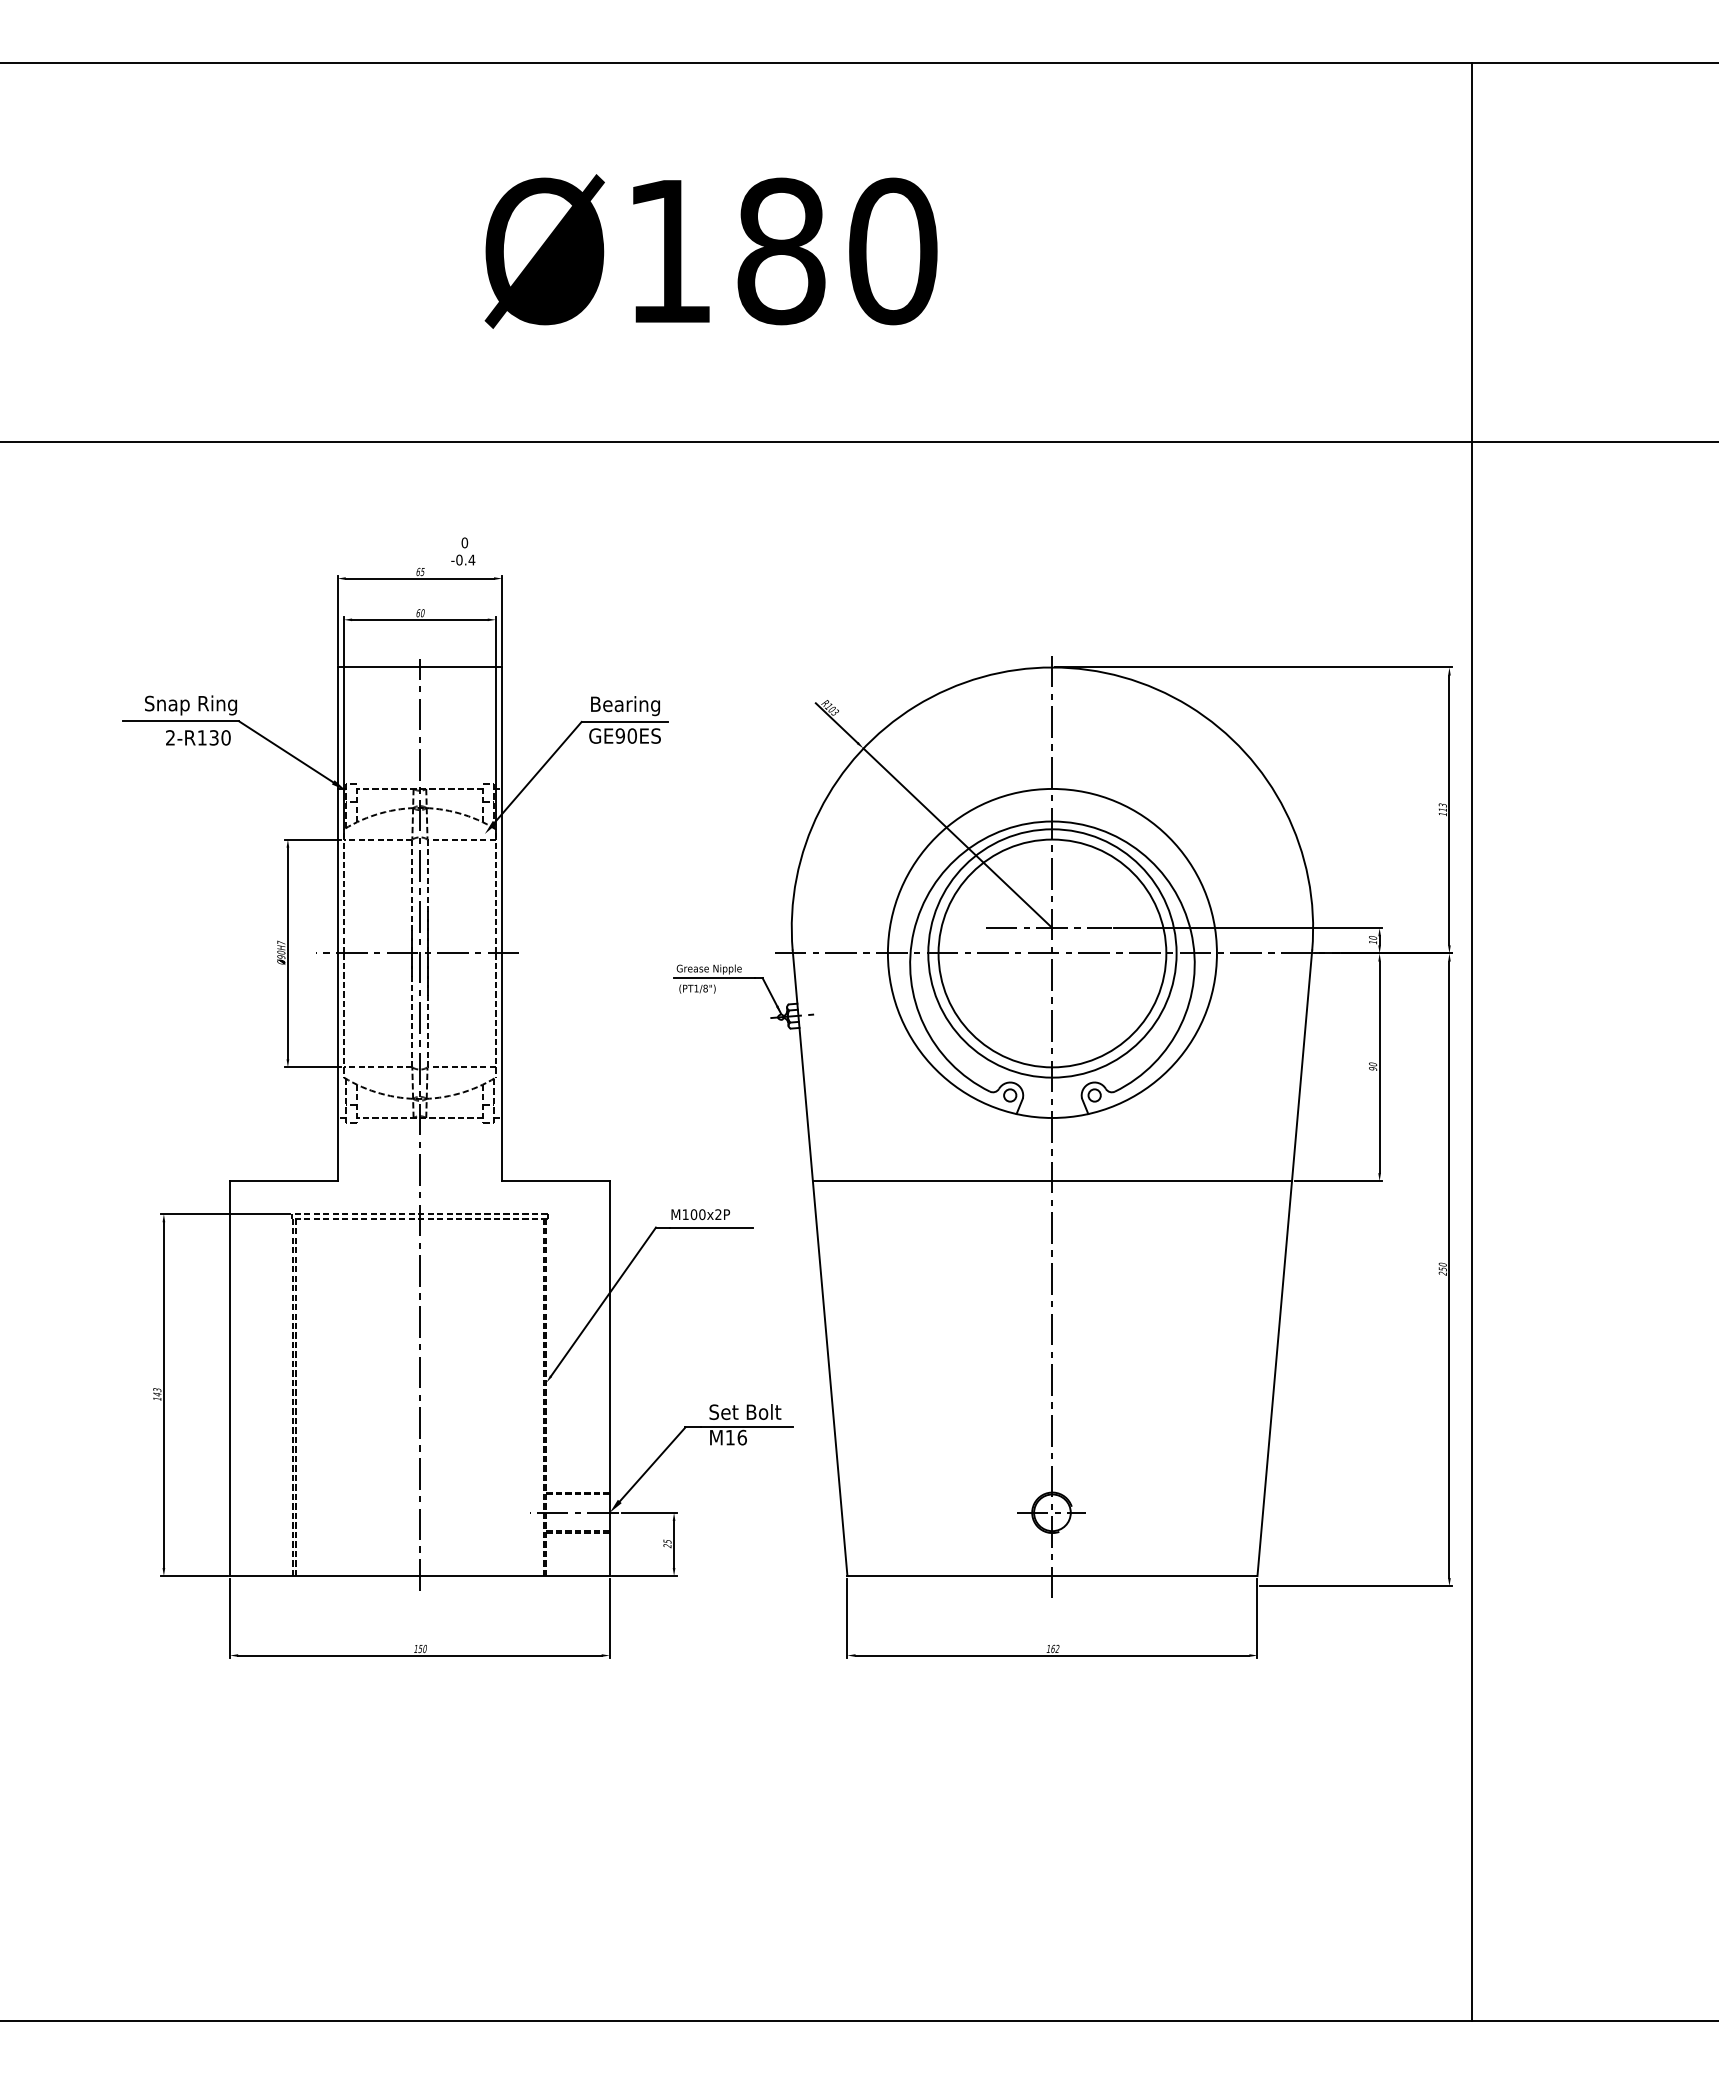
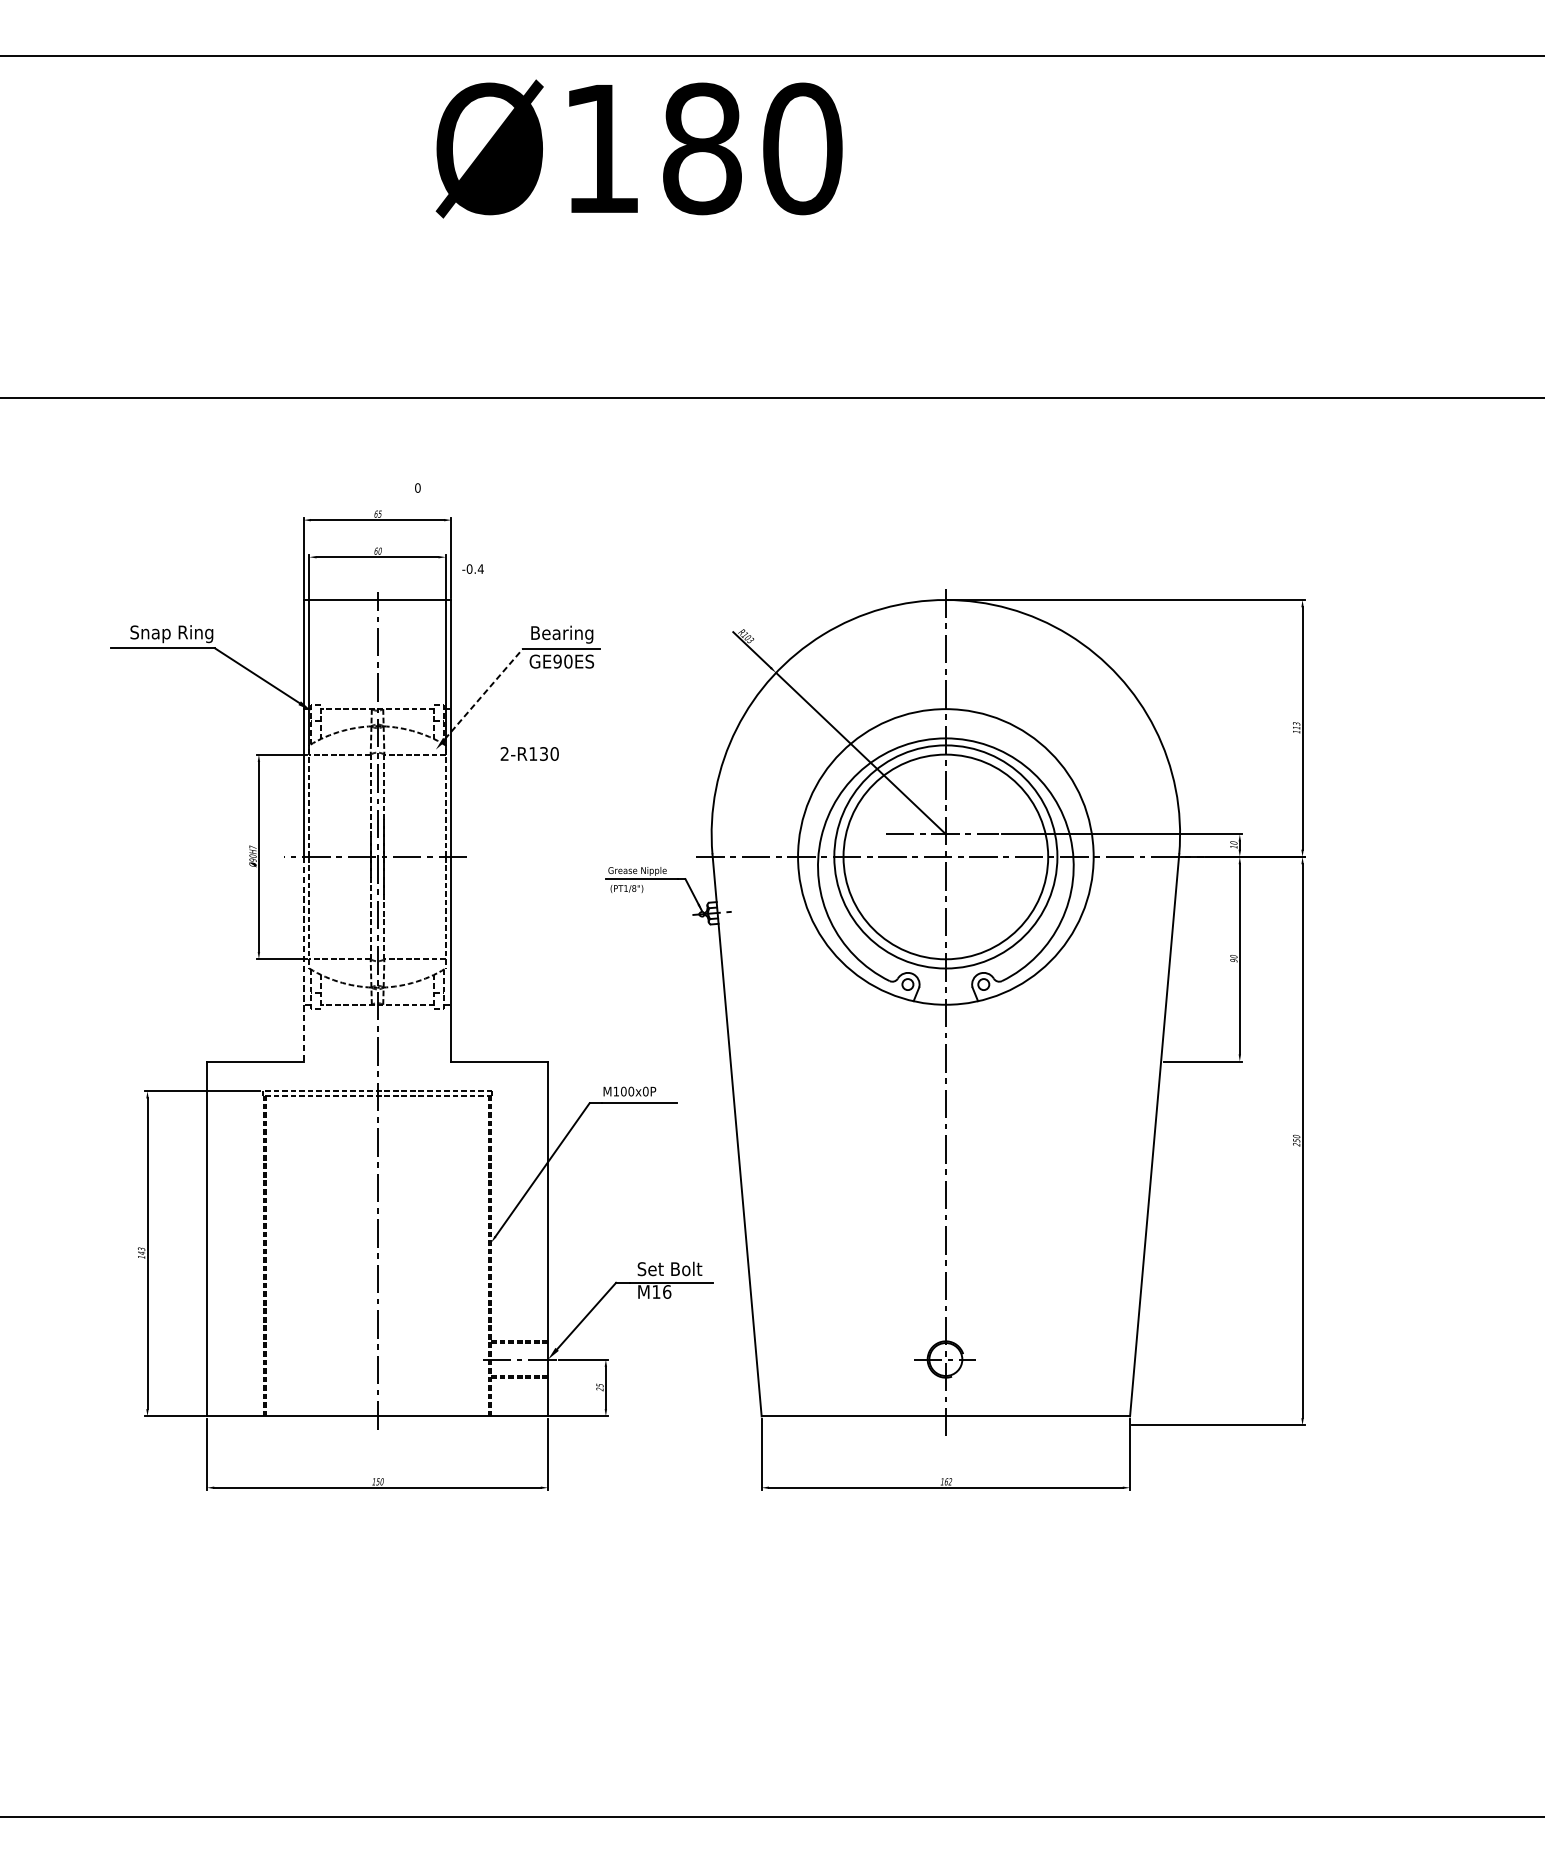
text: (710, 251) -> (638, 148), moved
text: (463, 559) -> (473, 568), moved
text: (198, 737) -> (529, 753), moved
line: (538, 771) -> (484, 693), solid -> dashed
line: (1471, 1041) -> (1322, 936), removed
line: (337, 1067) -> (303, 959), solid -> dashed
line: (1052, 1181) -> (945, 1061), removed
text: (718, 1214) -> (645, 1091), M100x2P -> M100x0P

